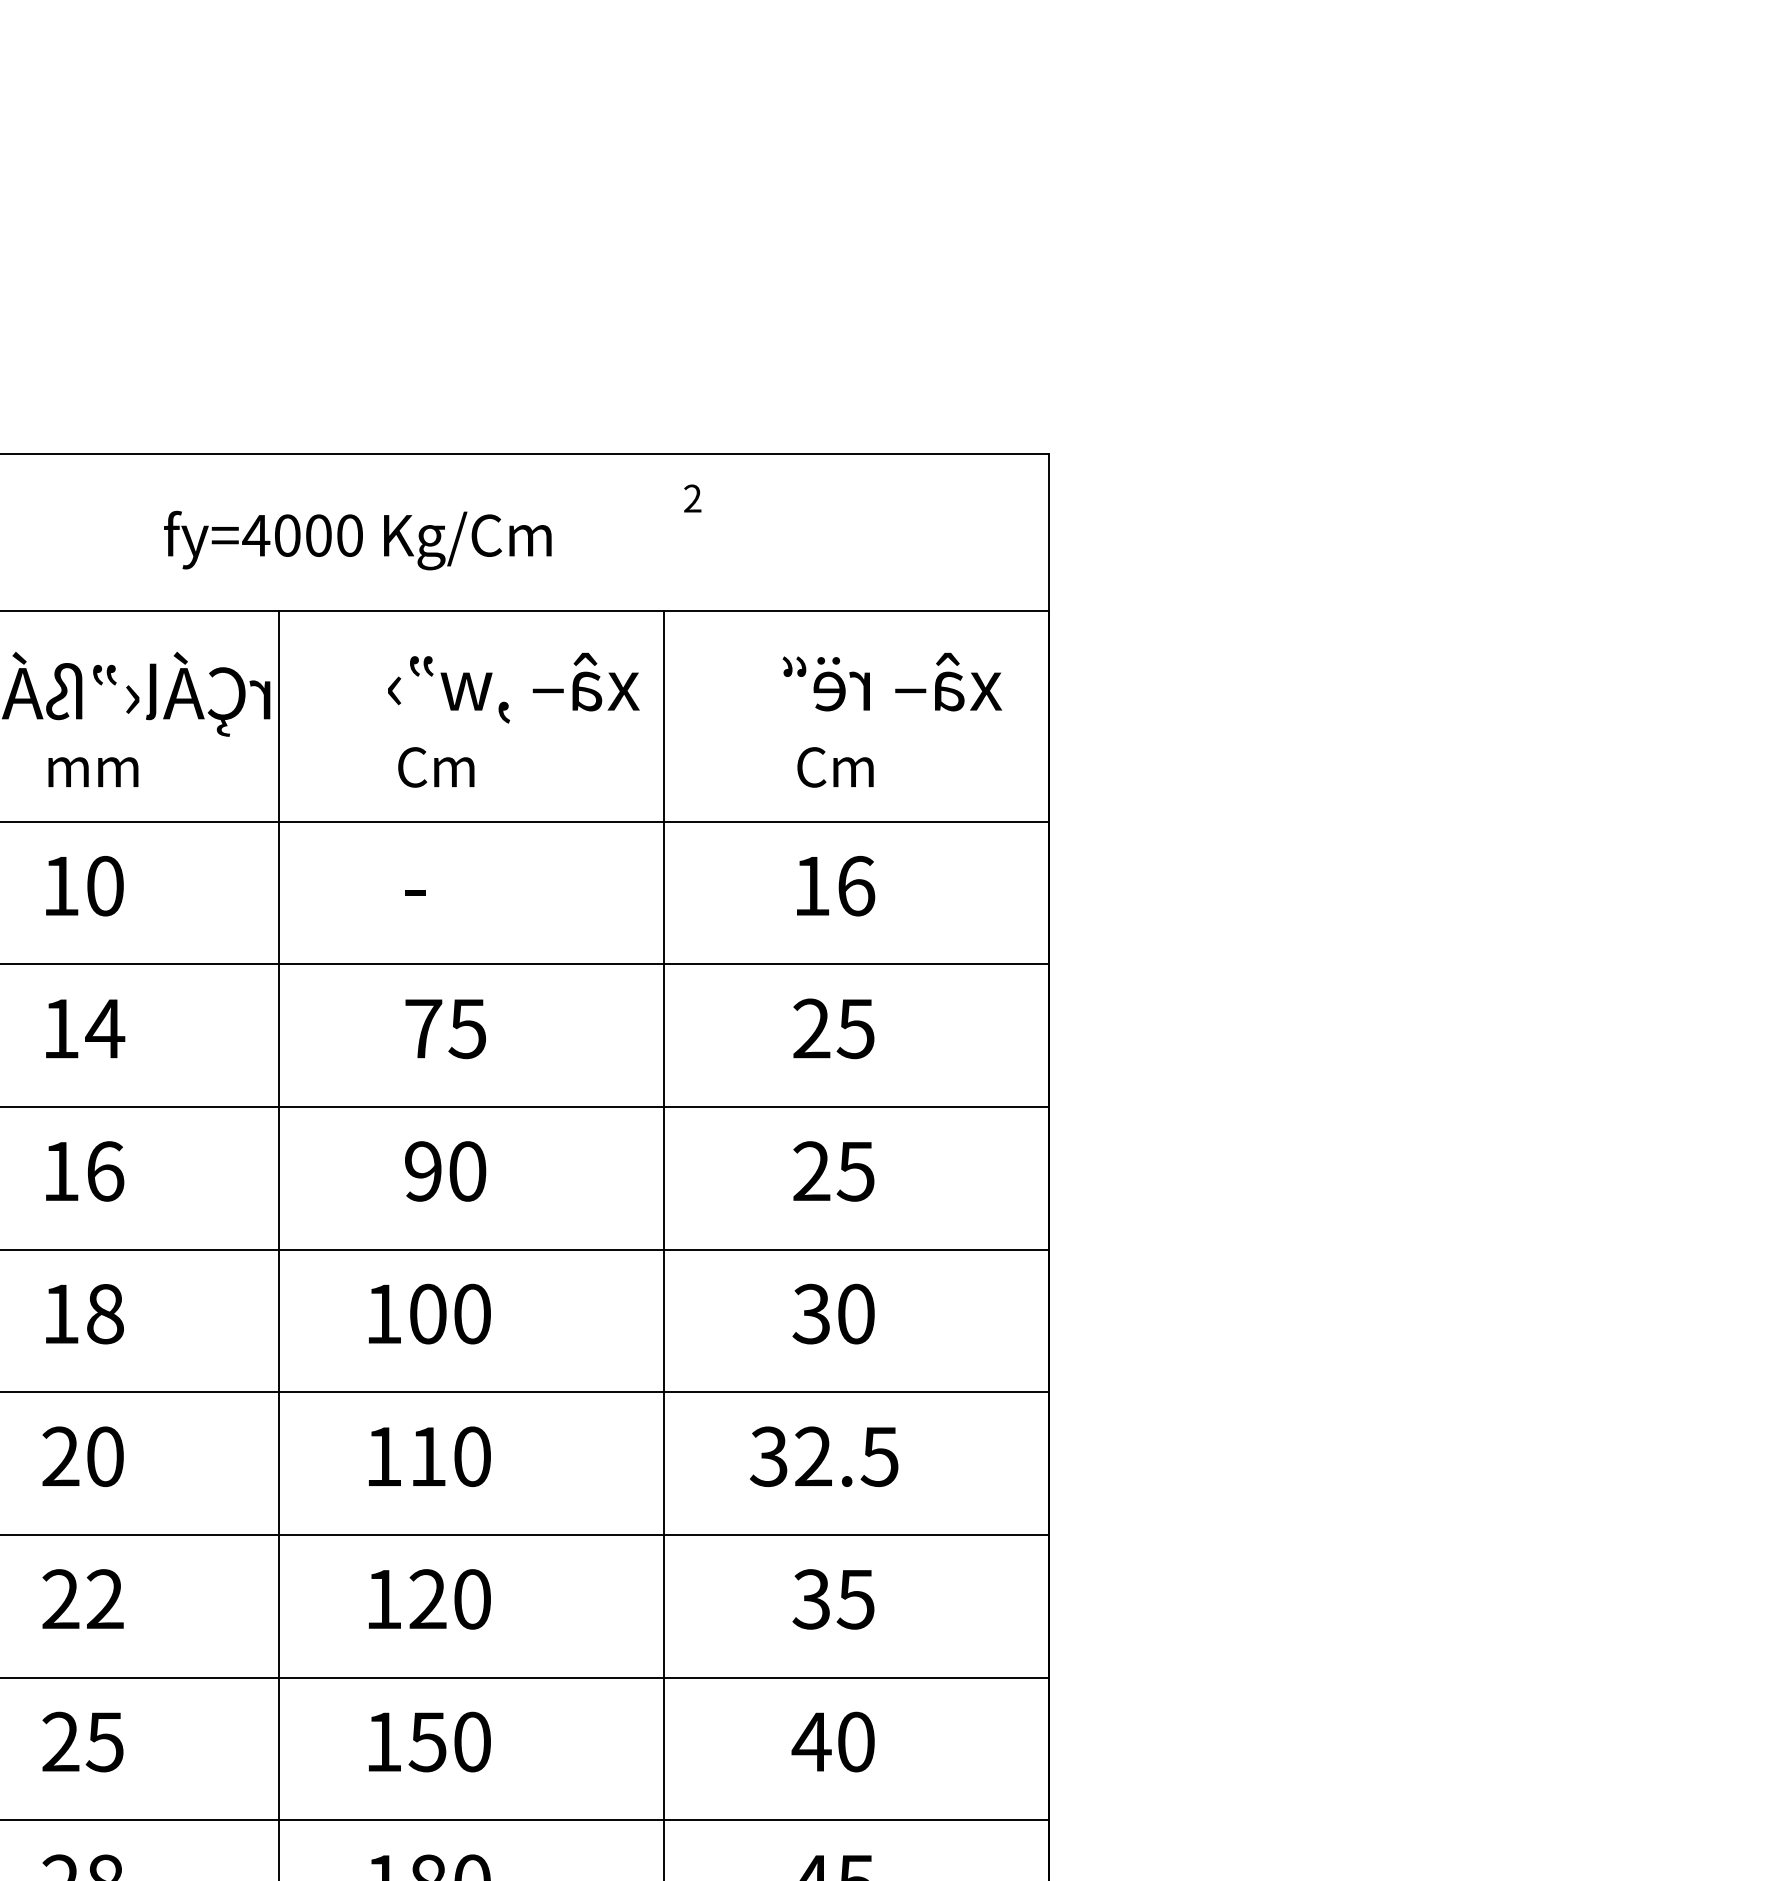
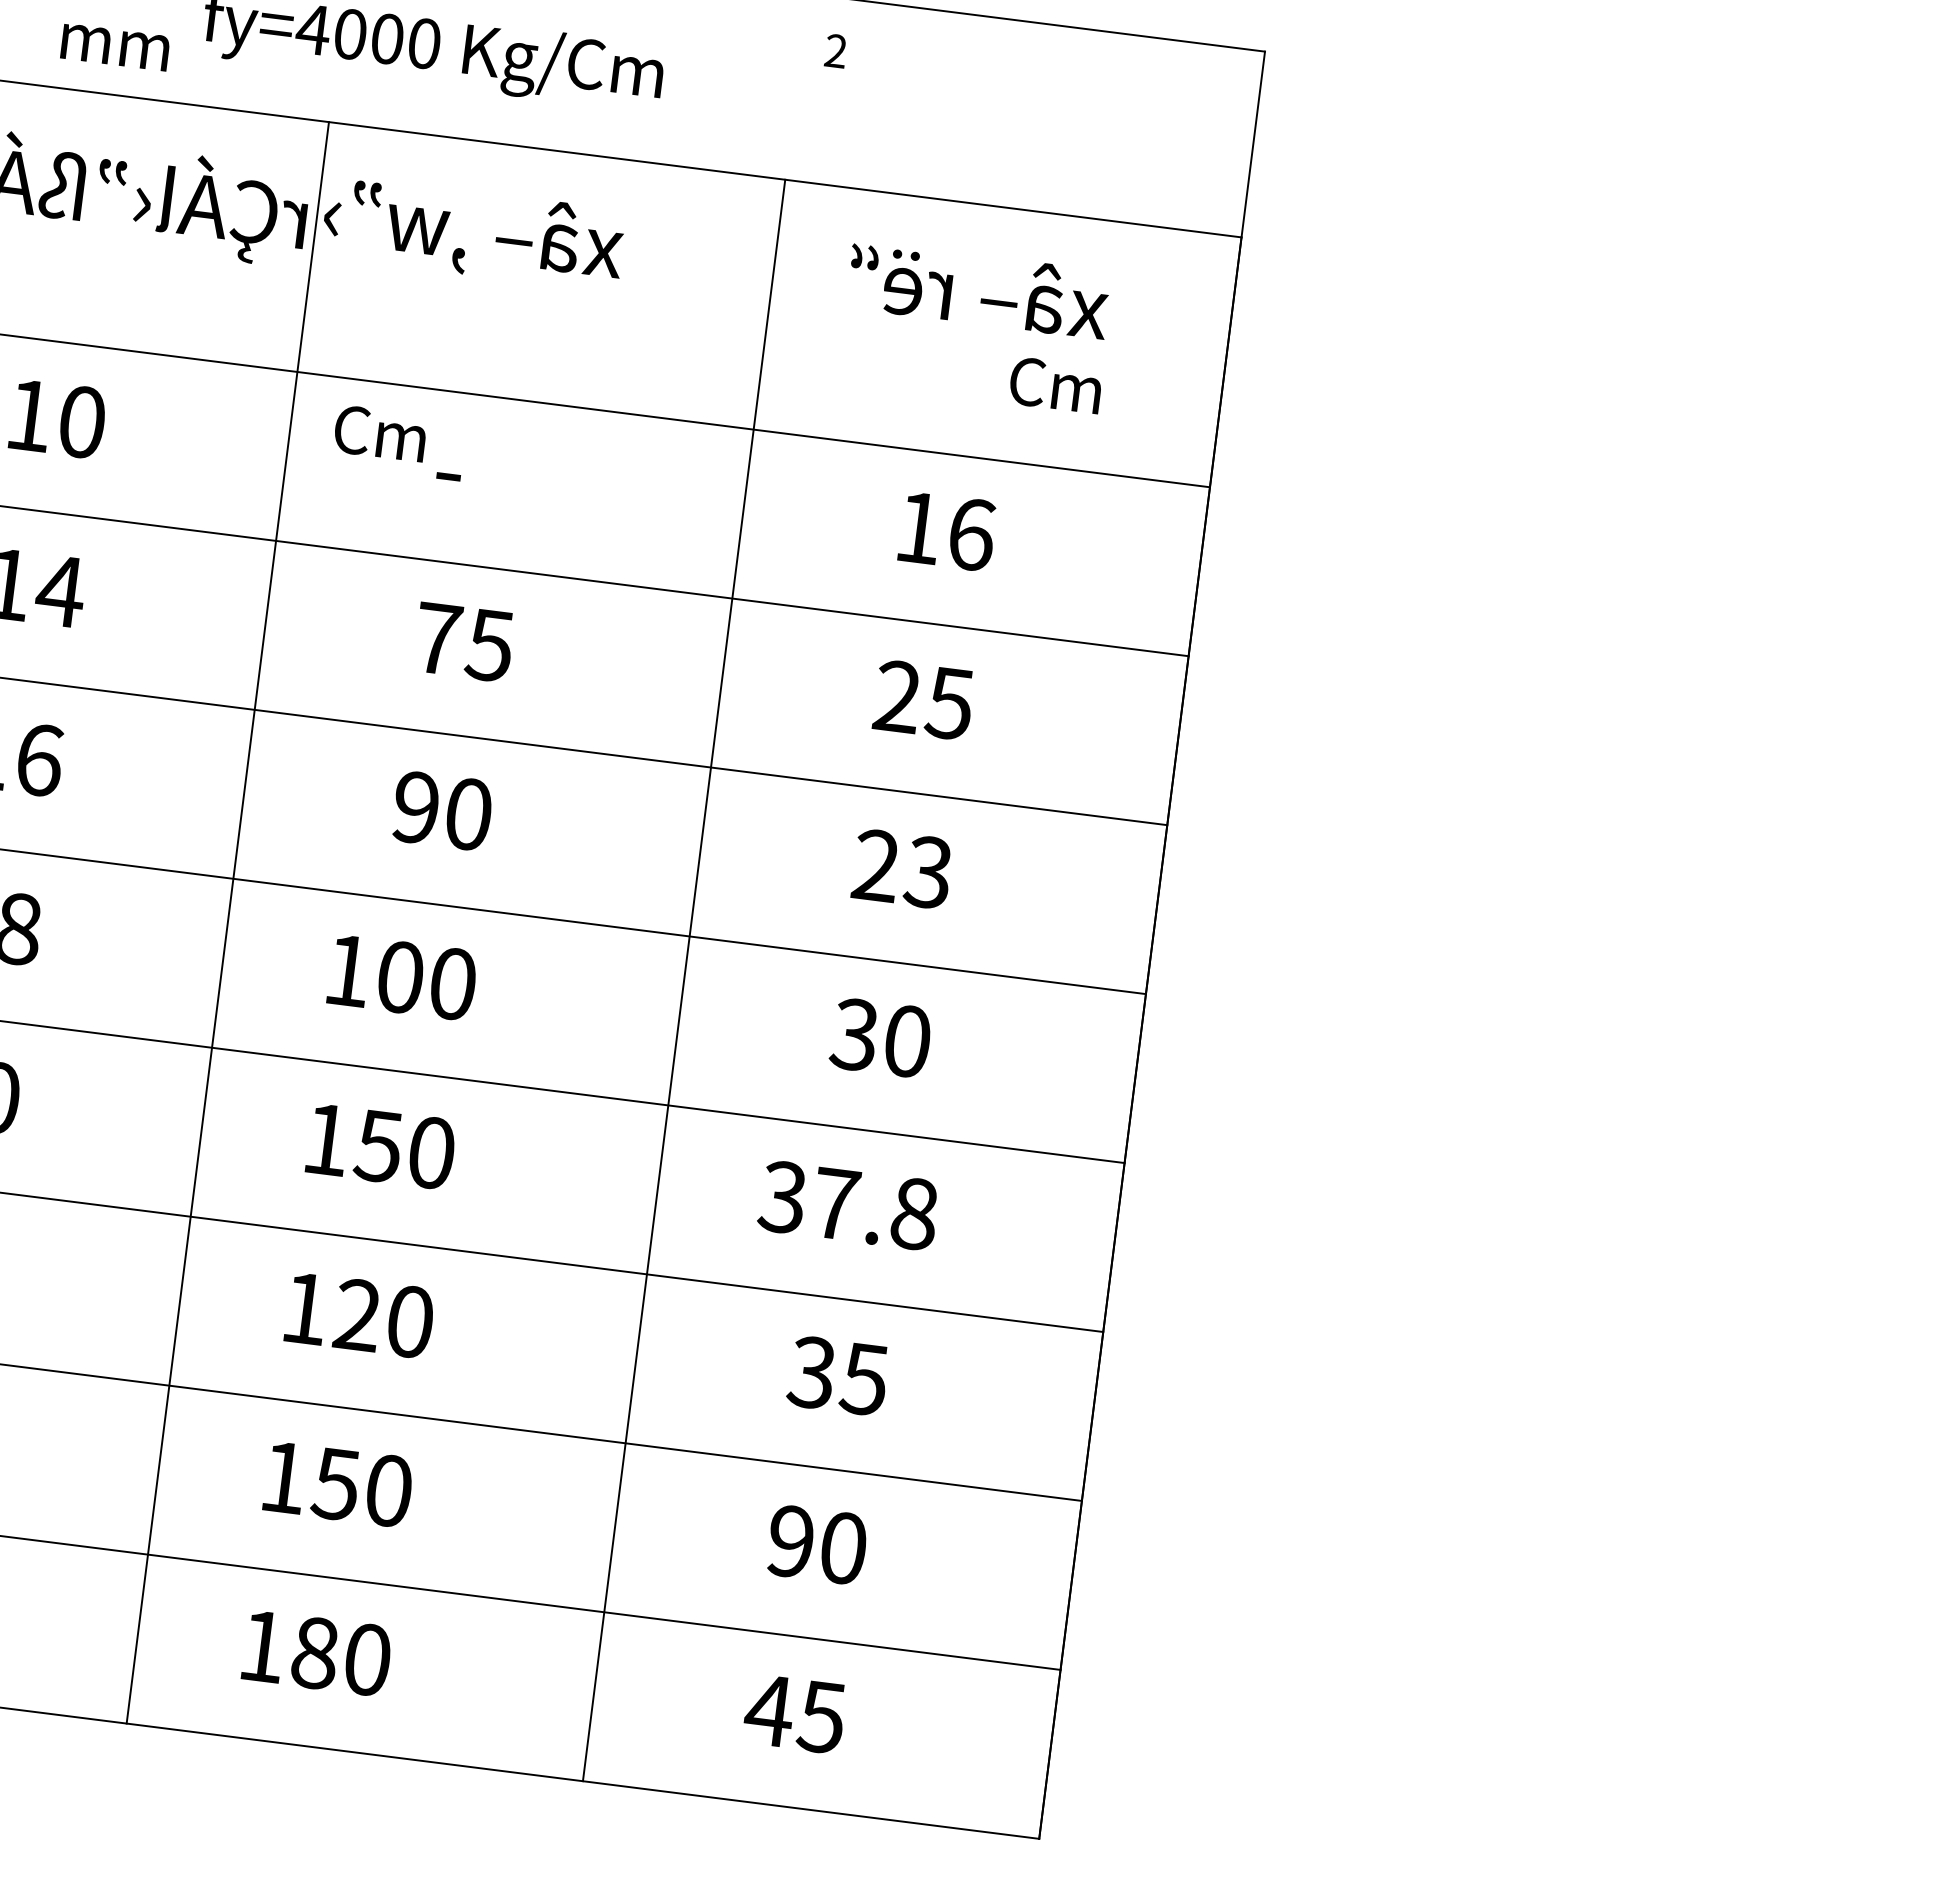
text: (892, 681) -> (978, 289), moved
text: (513, 687) -> (473, 232), moved
text: (436, 767) -> (380, 433), moved
text: (835, 767) -> (1055, 385), moved
text: (93, 771) -> (115, 46), moved
text: (855, 1171) -> (928, 872), 25 -> 23
text: (846, 1456) -> (874, 1208), 32.5 -> 37.8
text: (427, 1457) -> (378, 1147), 110 -> 150
text: (811, 1741) -> (790, 1540), 40 -> 90

